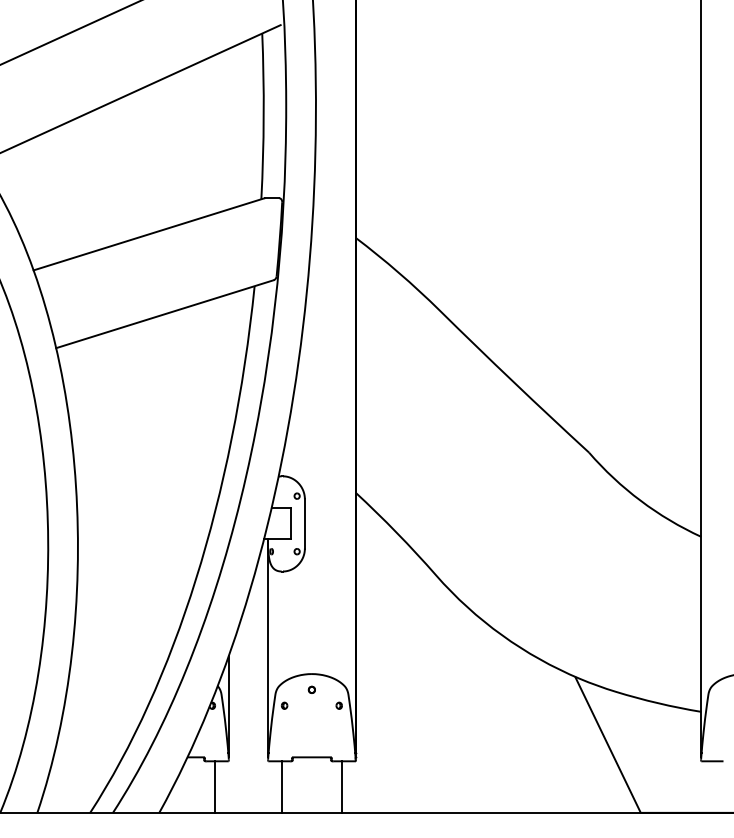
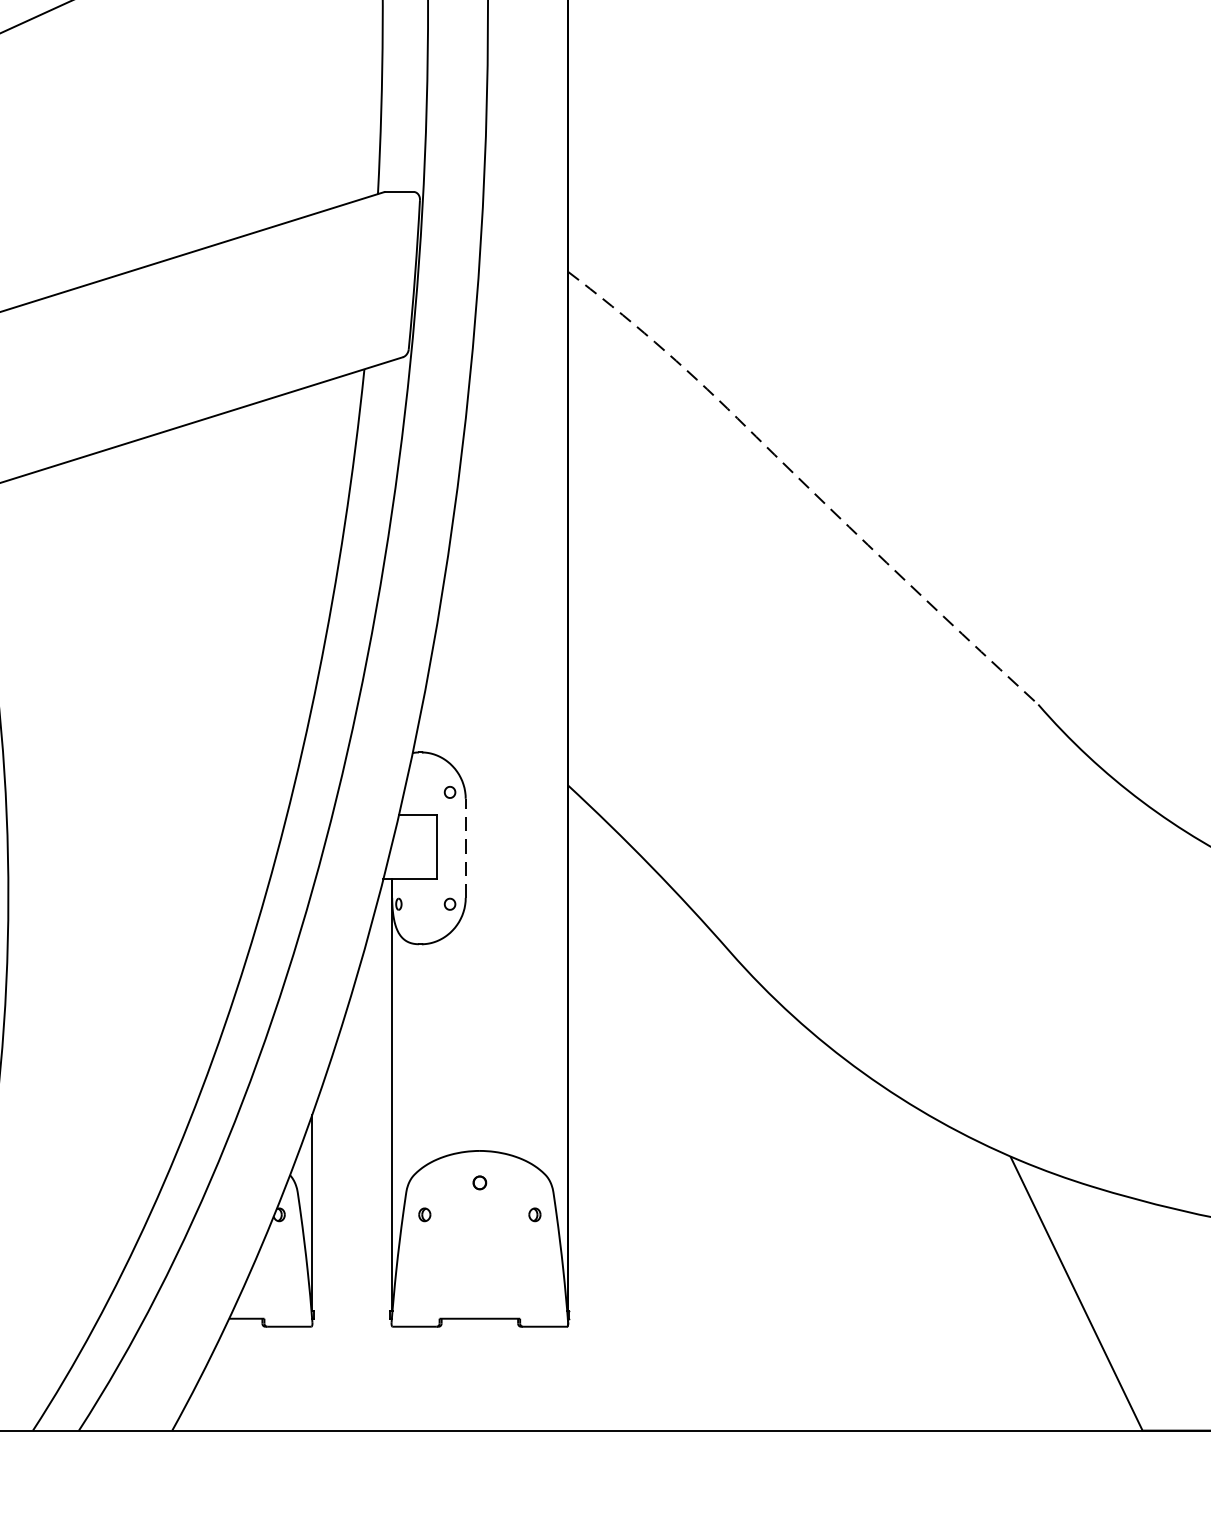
line: (473, 343) -> (805, 484), solid -> dashed
line: (304, 523) -> (464, 847), solid -> dashed
line: (215, 786) -> (285, 1377), removed
line: (281, 786) -> (418, 1377), removed
line: (342, 786) -> (541, 1377), removed

